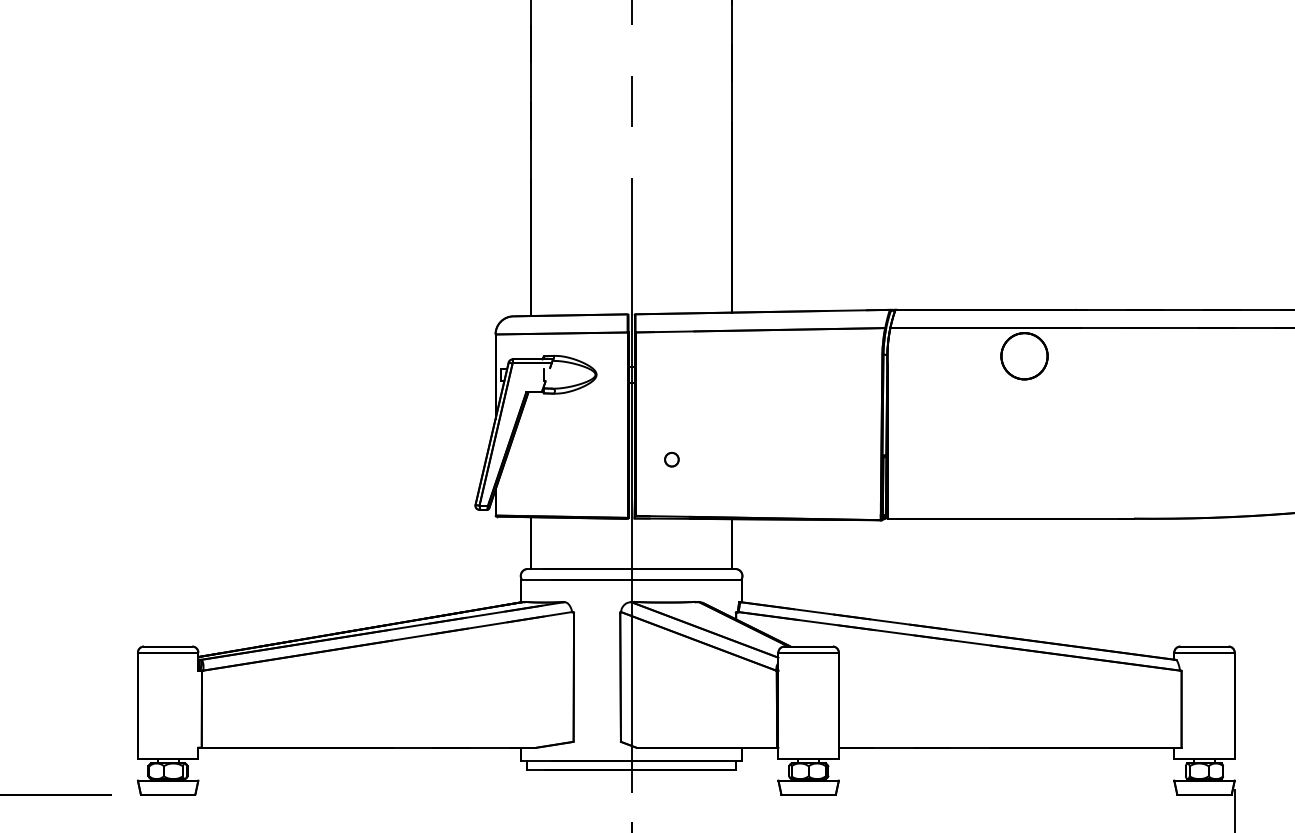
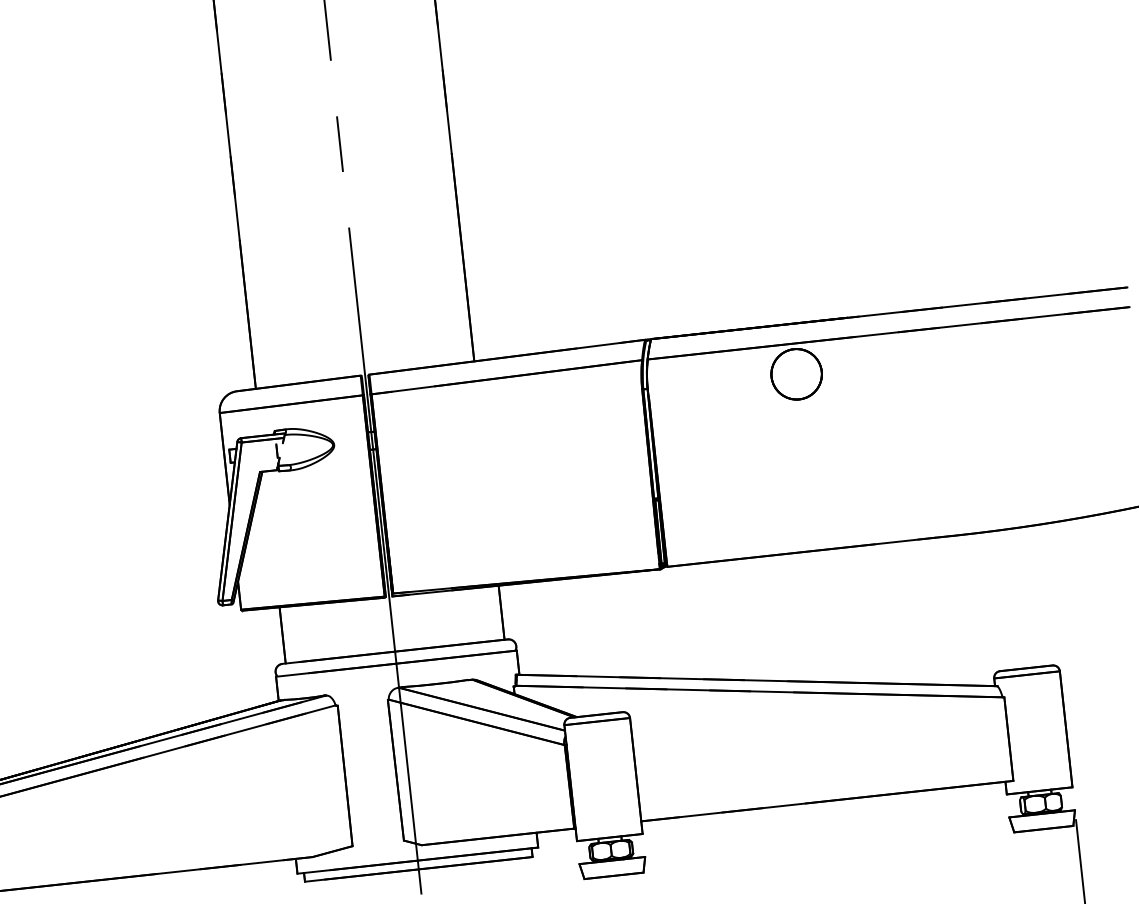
part: (671, 459) -> (425, 528), removed

